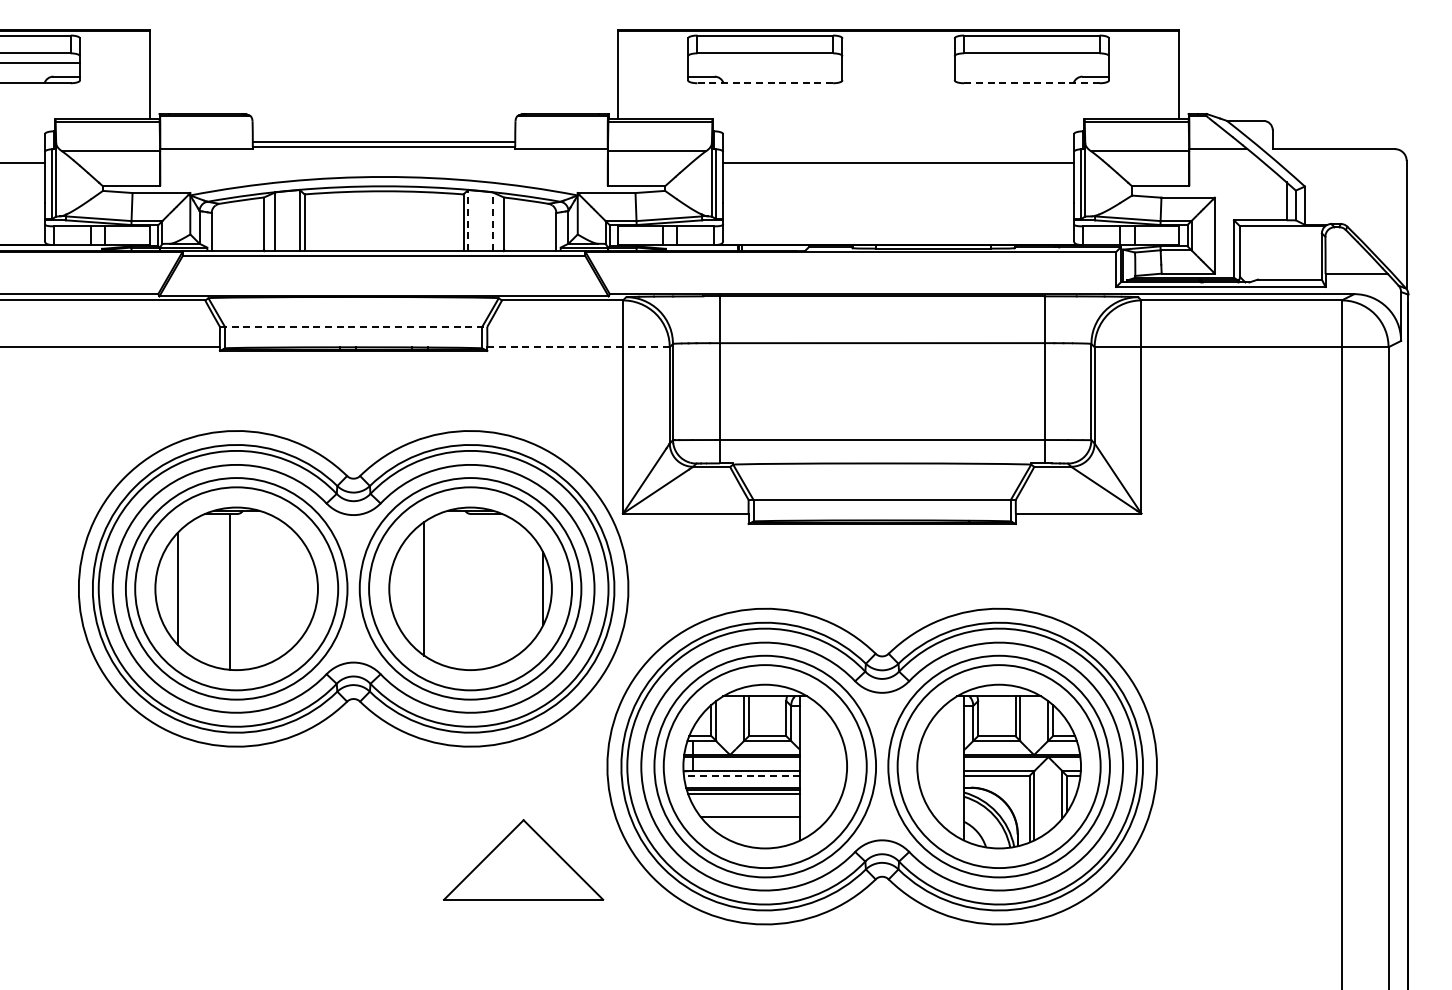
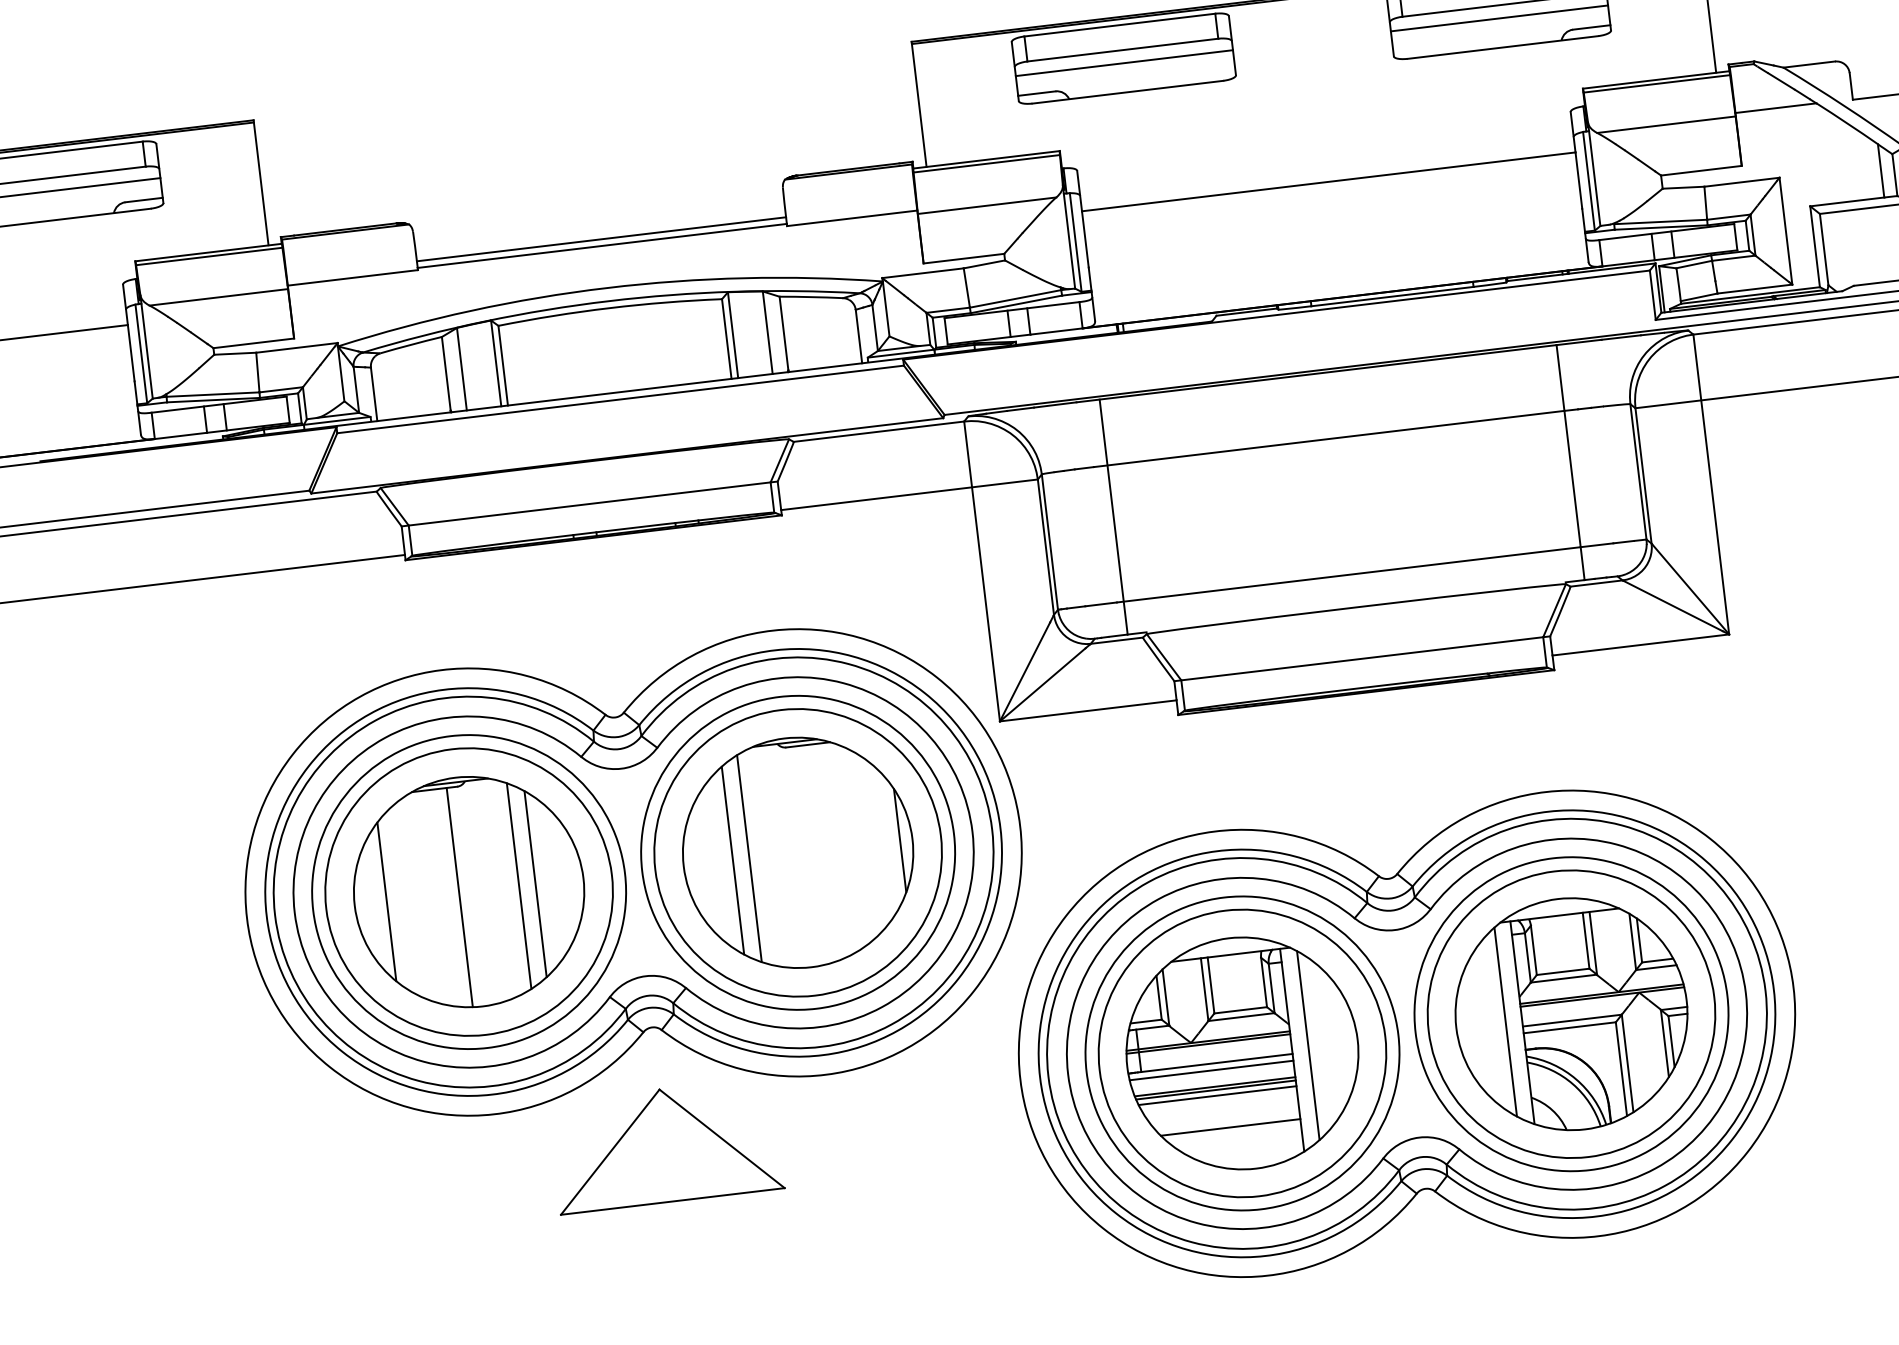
line: (765, 62) -> (1124, 62), added
line: (1031, 62) -> (1498, 18), added
line: (765, 83) -> (1128, 92), dashed -> solid
line: (1031, 83) -> (1502, 47), dashed -> solid
line: (468, 220) -> (733, 335), dashed -> solid
line: (492, 221) -> (767, 332), dashed -> solid
line: (353, 326) -> (589, 503), dashed -> solid
line: (579, 347) -> (910, 495), dashed -> solid
line: (272, 588) -> (519, 885), added
line: (283, 588) -> (534, 883), added
line: (435, 588) -> (748, 858), added
line: (812, 766) -> (1308, 1045), added
line: (952, 766) -> (1505, 1021), added
line: (741, 775) -> (1210, 1069), dashed -> solid
part: (523, 859) -> (665, 1144), moved

